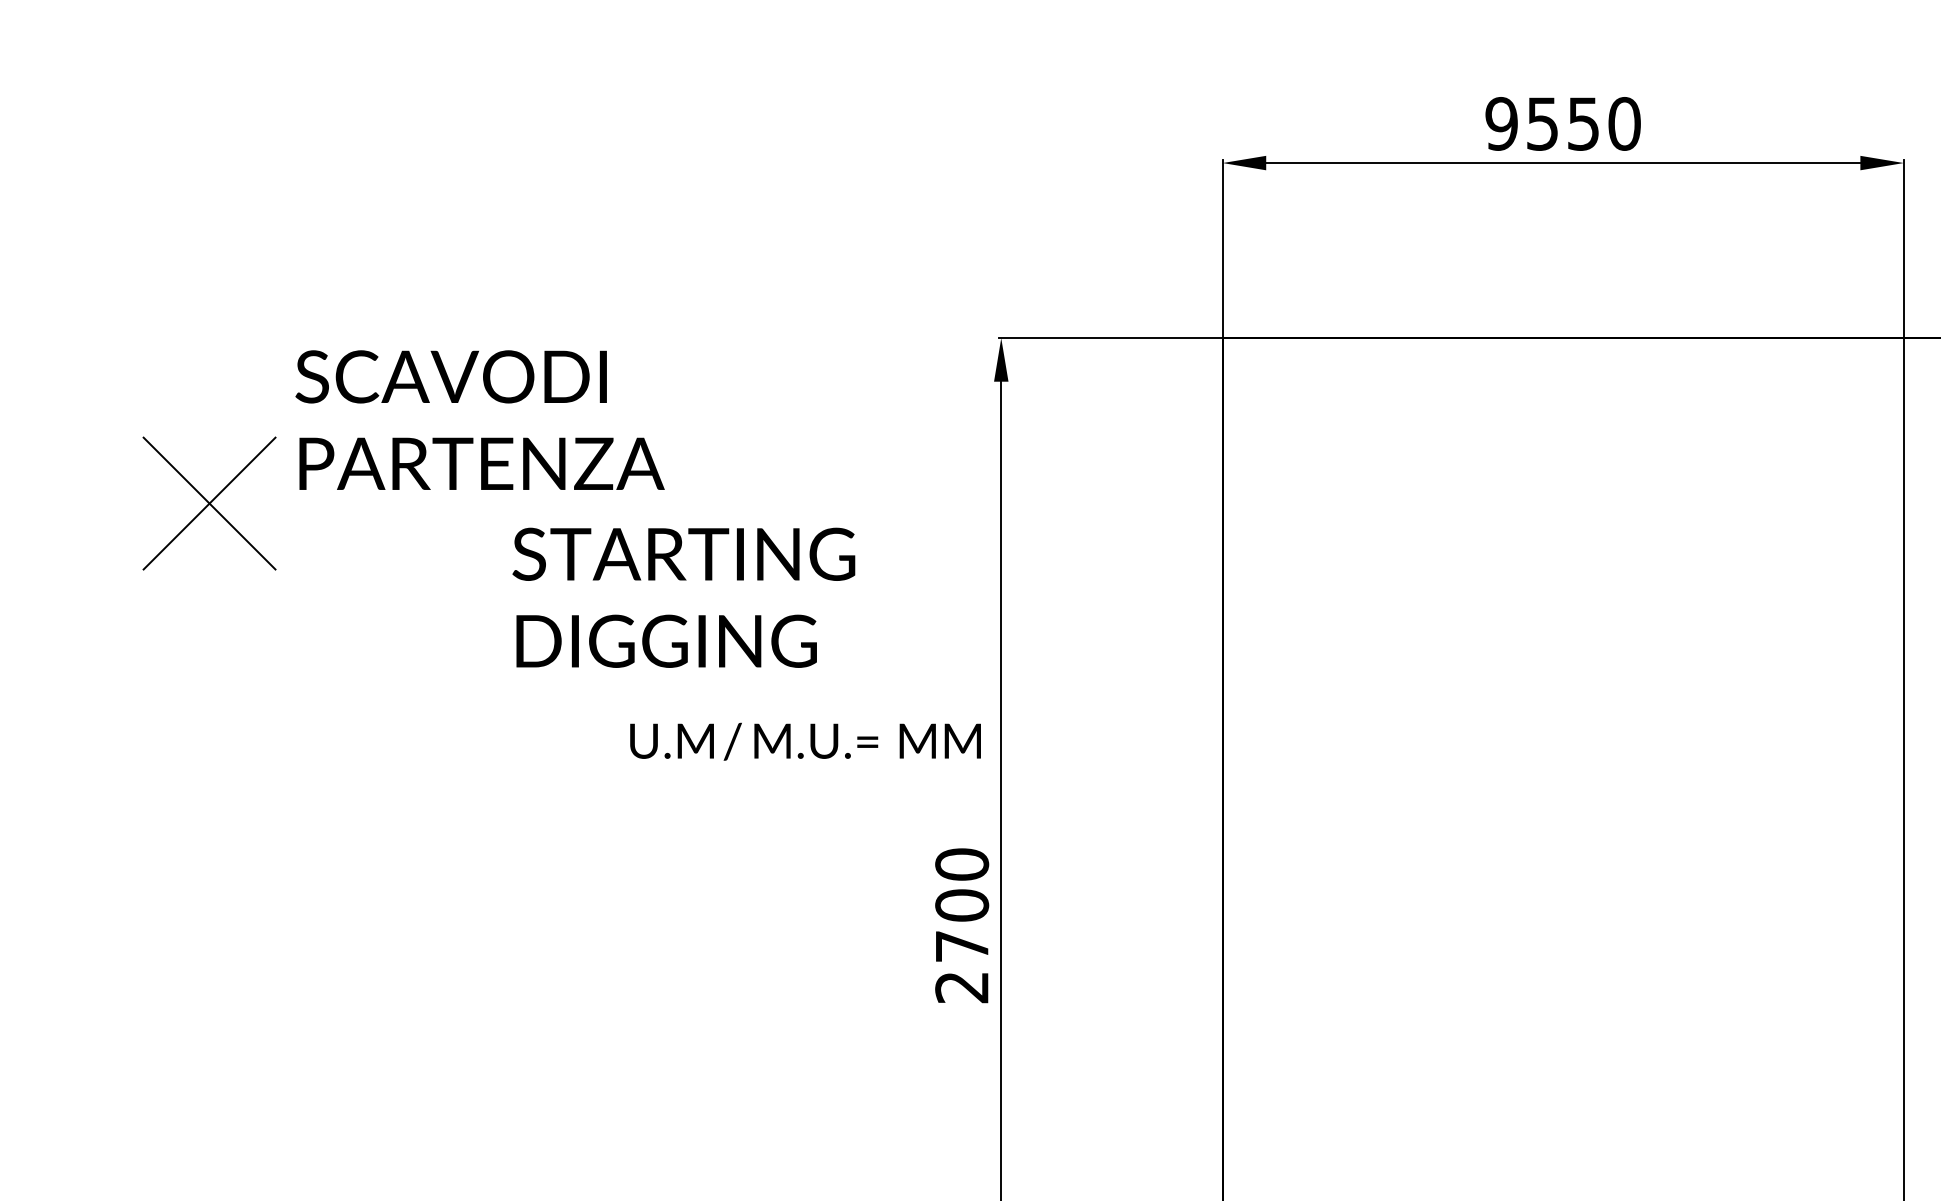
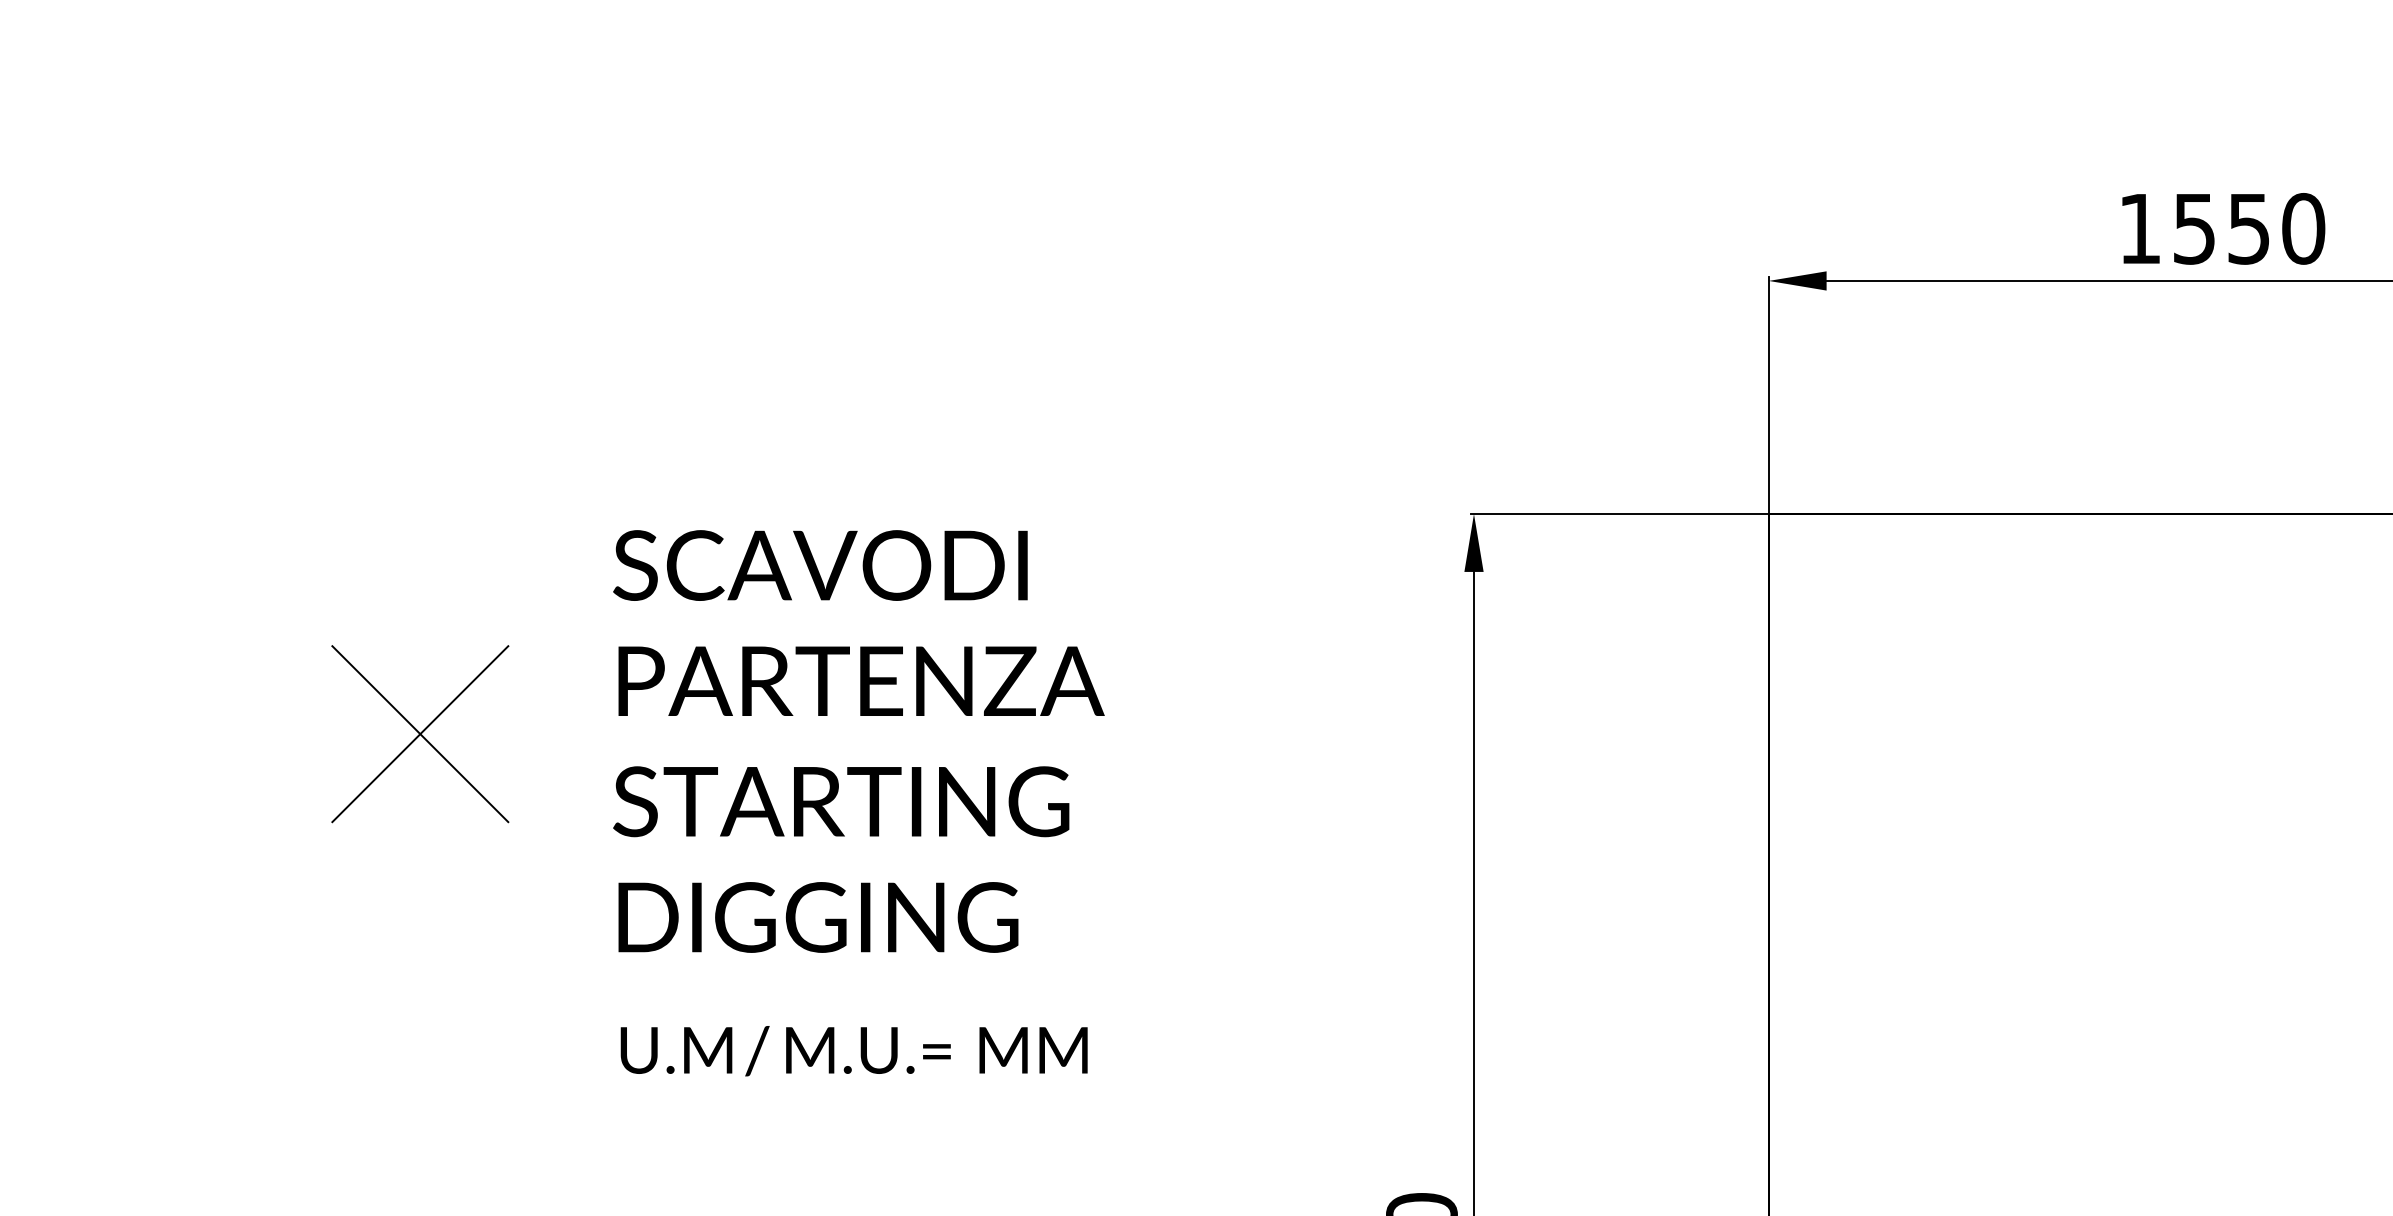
text: (1501, 123) -> (2139, 228), 9550 -> 1550
text: (479, 419) -> (858, 622), moved
text: (683, 597) -> (840, 859), moved
text: (805, 741) -> (854, 1050), moved

